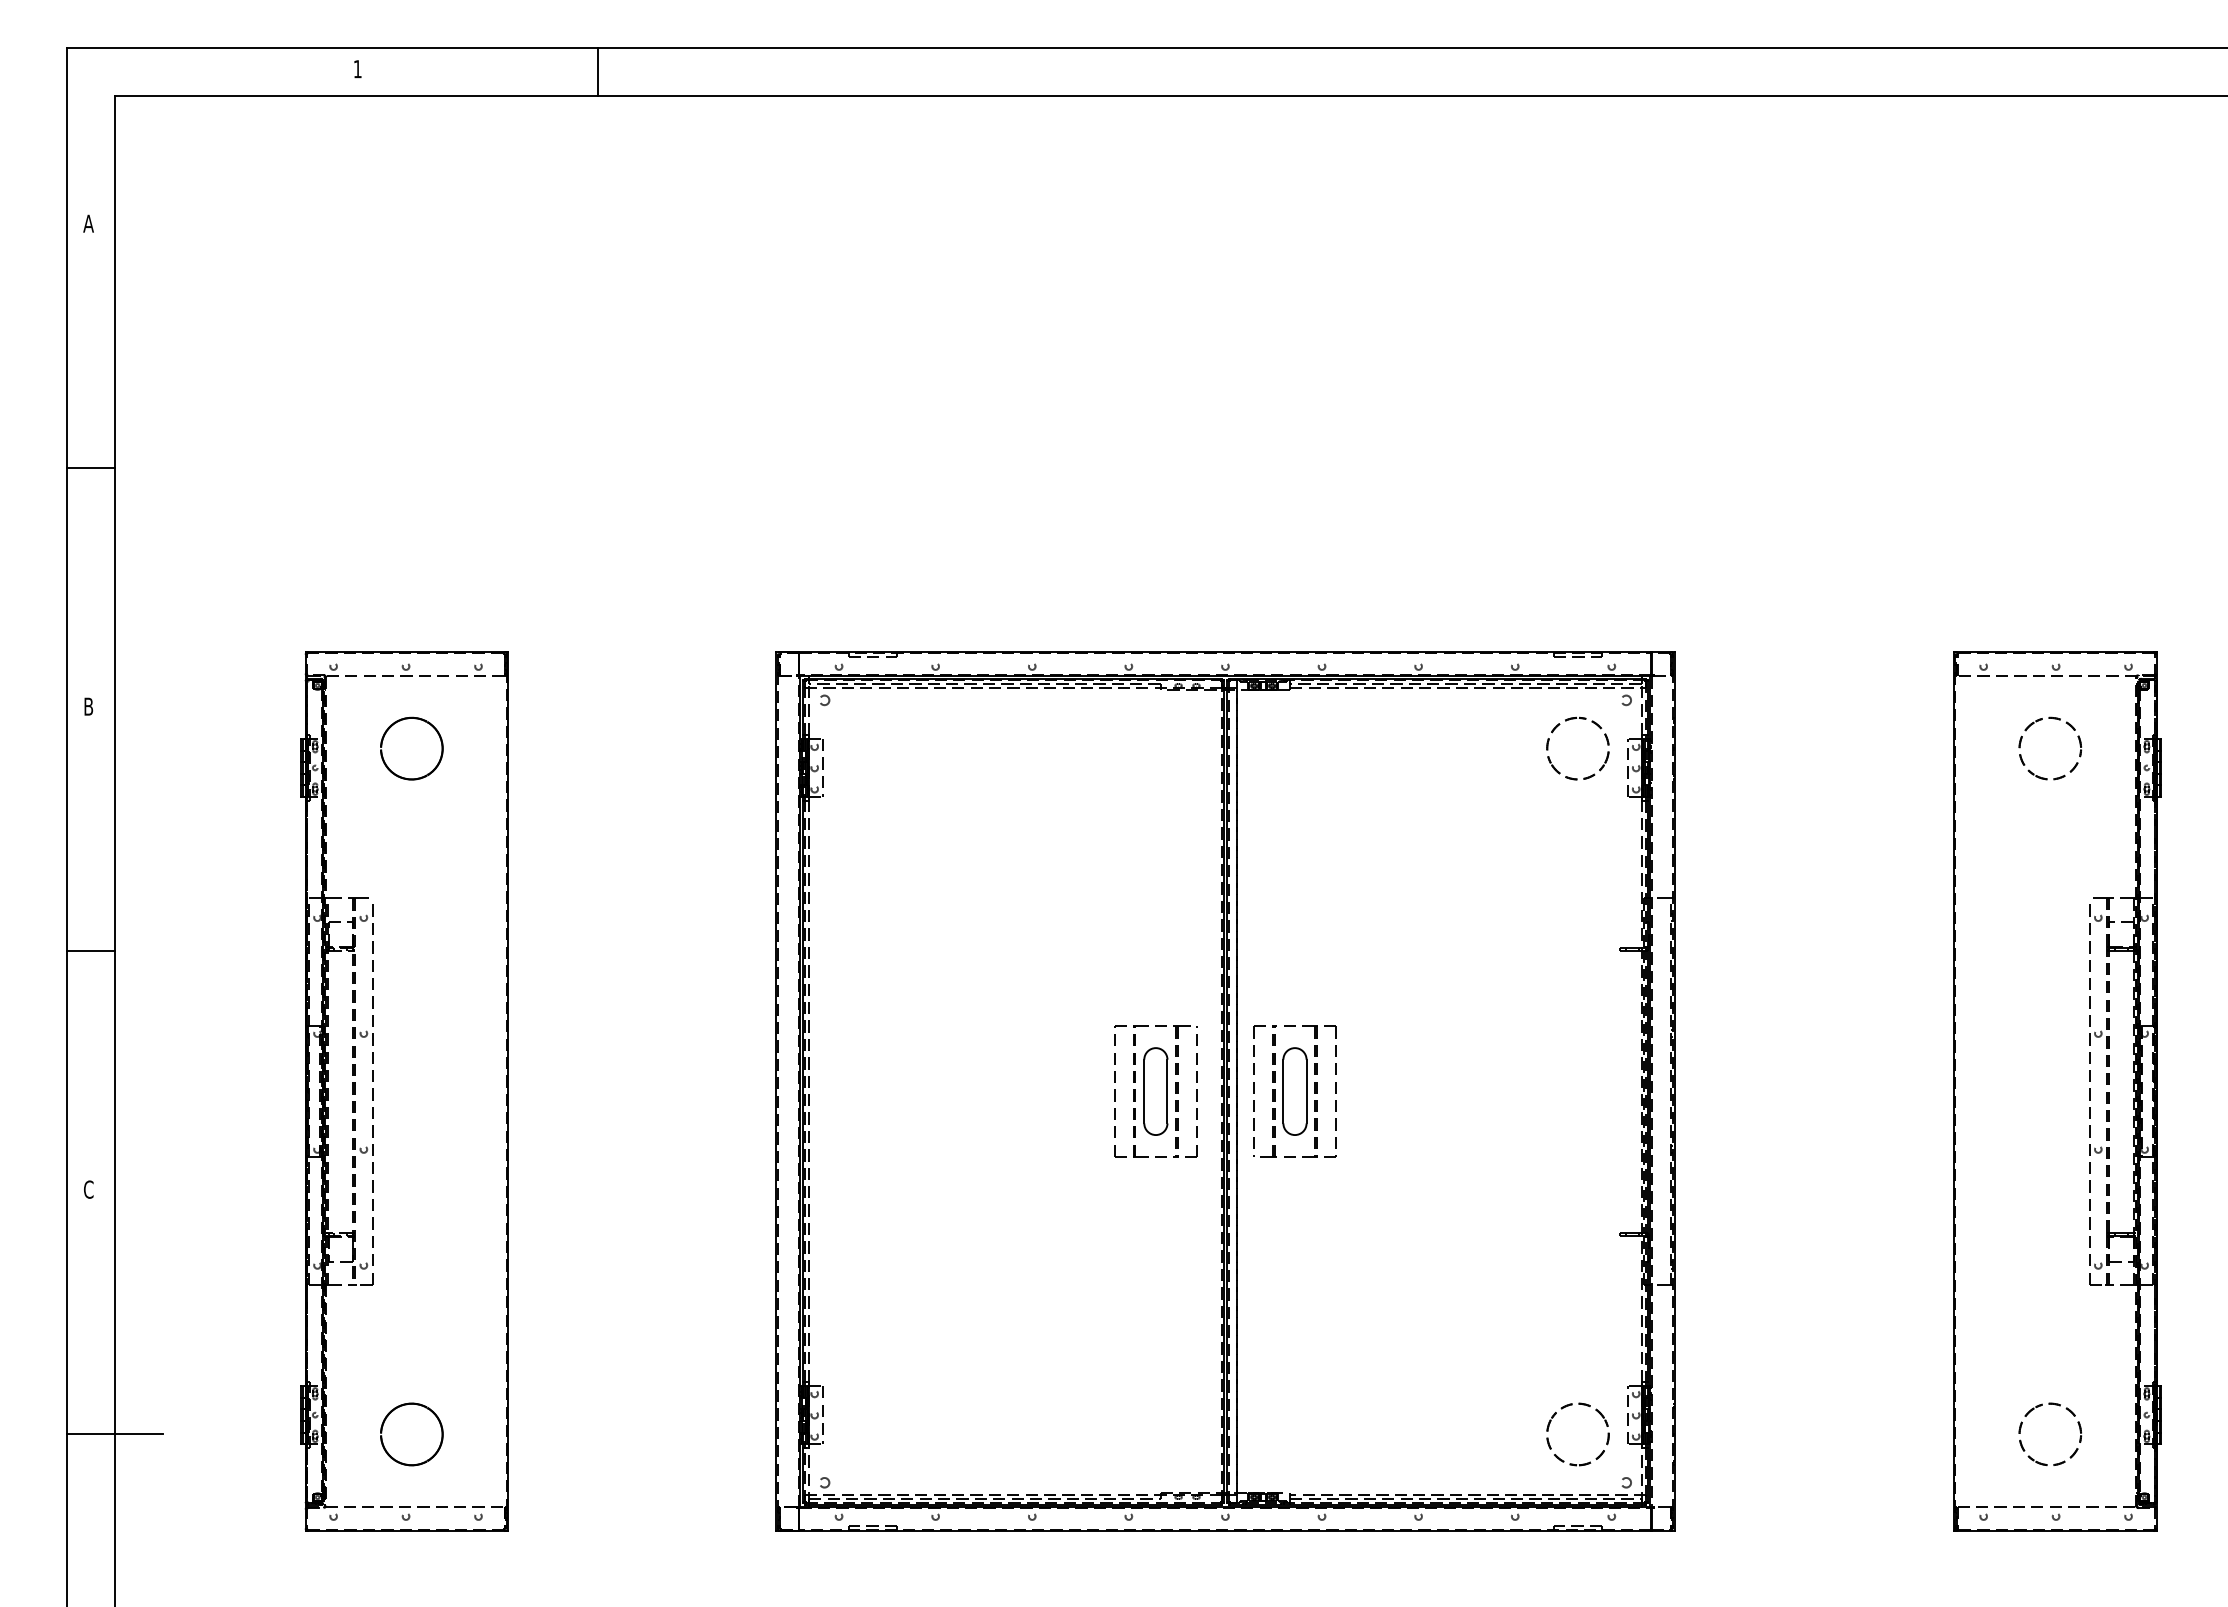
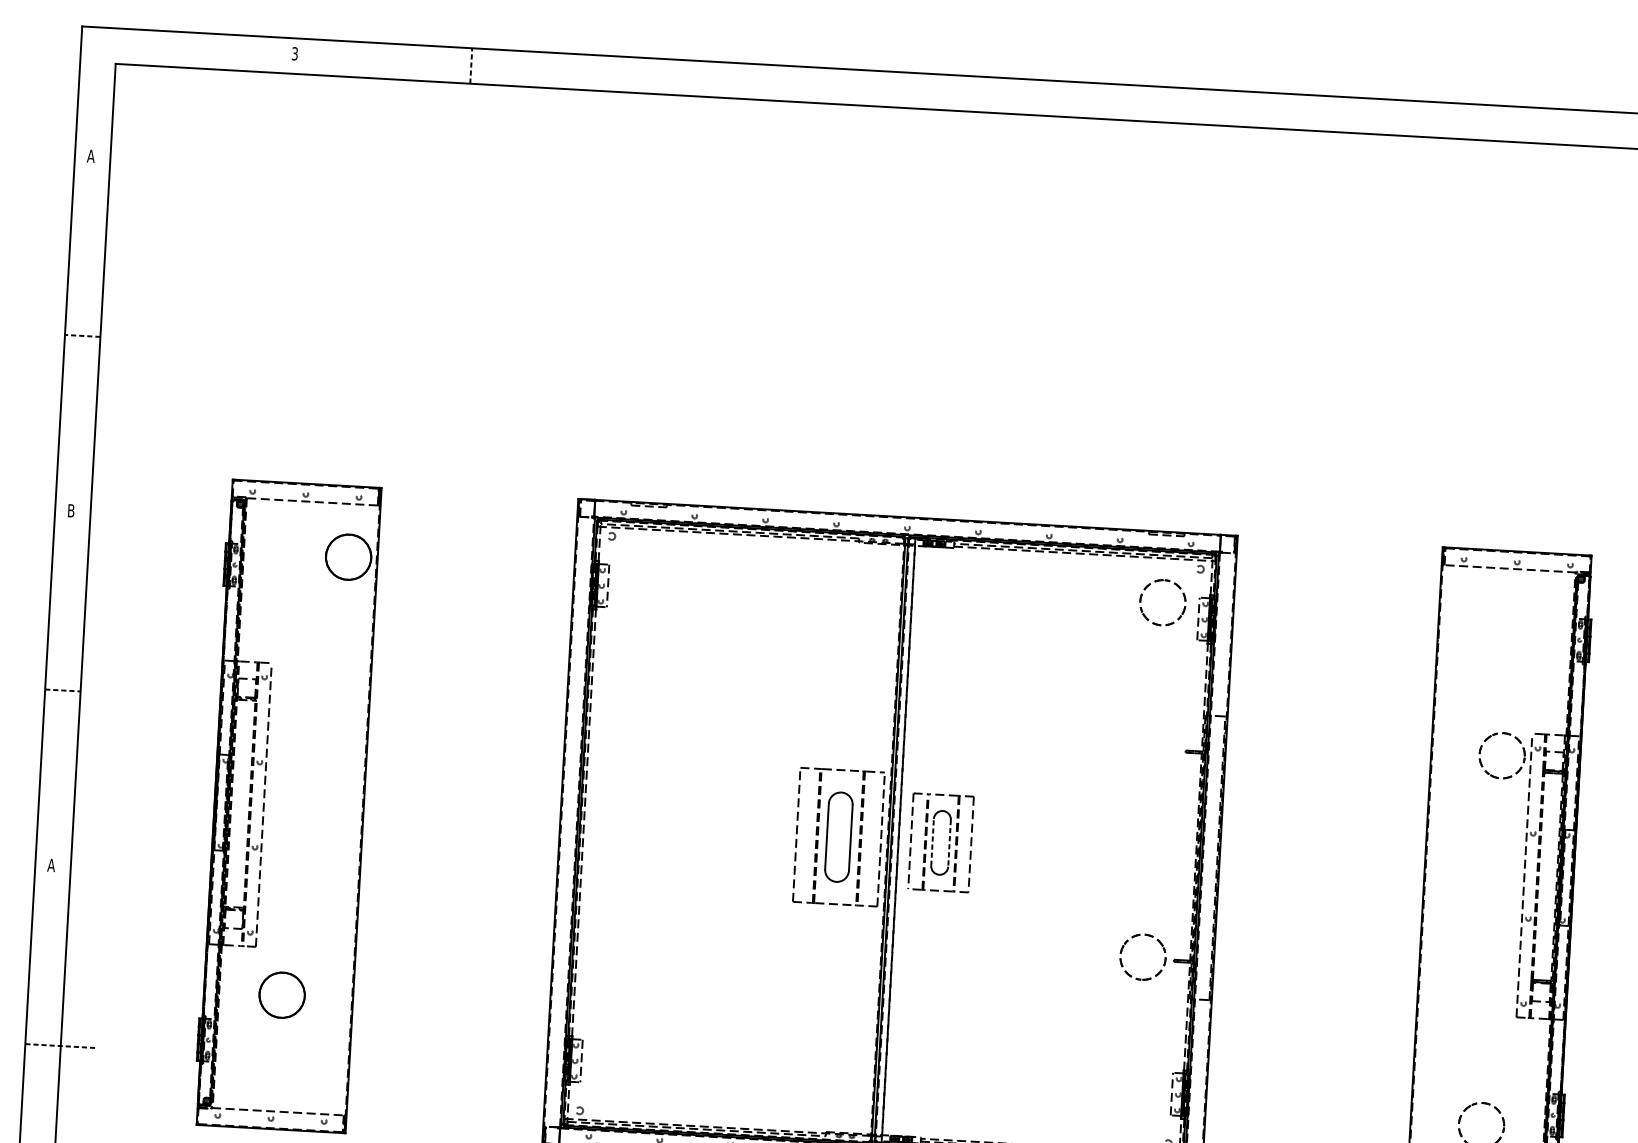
text: (357, 69) -> (294, 54), 1 -> 3
line: (598, 71) -> (471, 65), solid -> dashed
line: (90, 468) -> (82, 336), solid -> dashed
part: (2069, 726) -> (1517, 740), moved
part: (391, 727) -> (334, 540), moved
line: (91, 951) -> (63, 690), solid -> dashed
part: (1155, 1091) -> (838, 837), size x1.4
line: (1283, 1091) -> (932, 842), solid -> dashed
line: (1306, 1091) -> (949, 843), solid -> dashed
text: (88, 1189) -> (51, 865), C -> A
part: (385, 1421) -> (263, 984), moved
part: (1549, 1427) -> (1122, 950), moved
line: (115, 1434) -> (61, 1046), solid -> dashed

